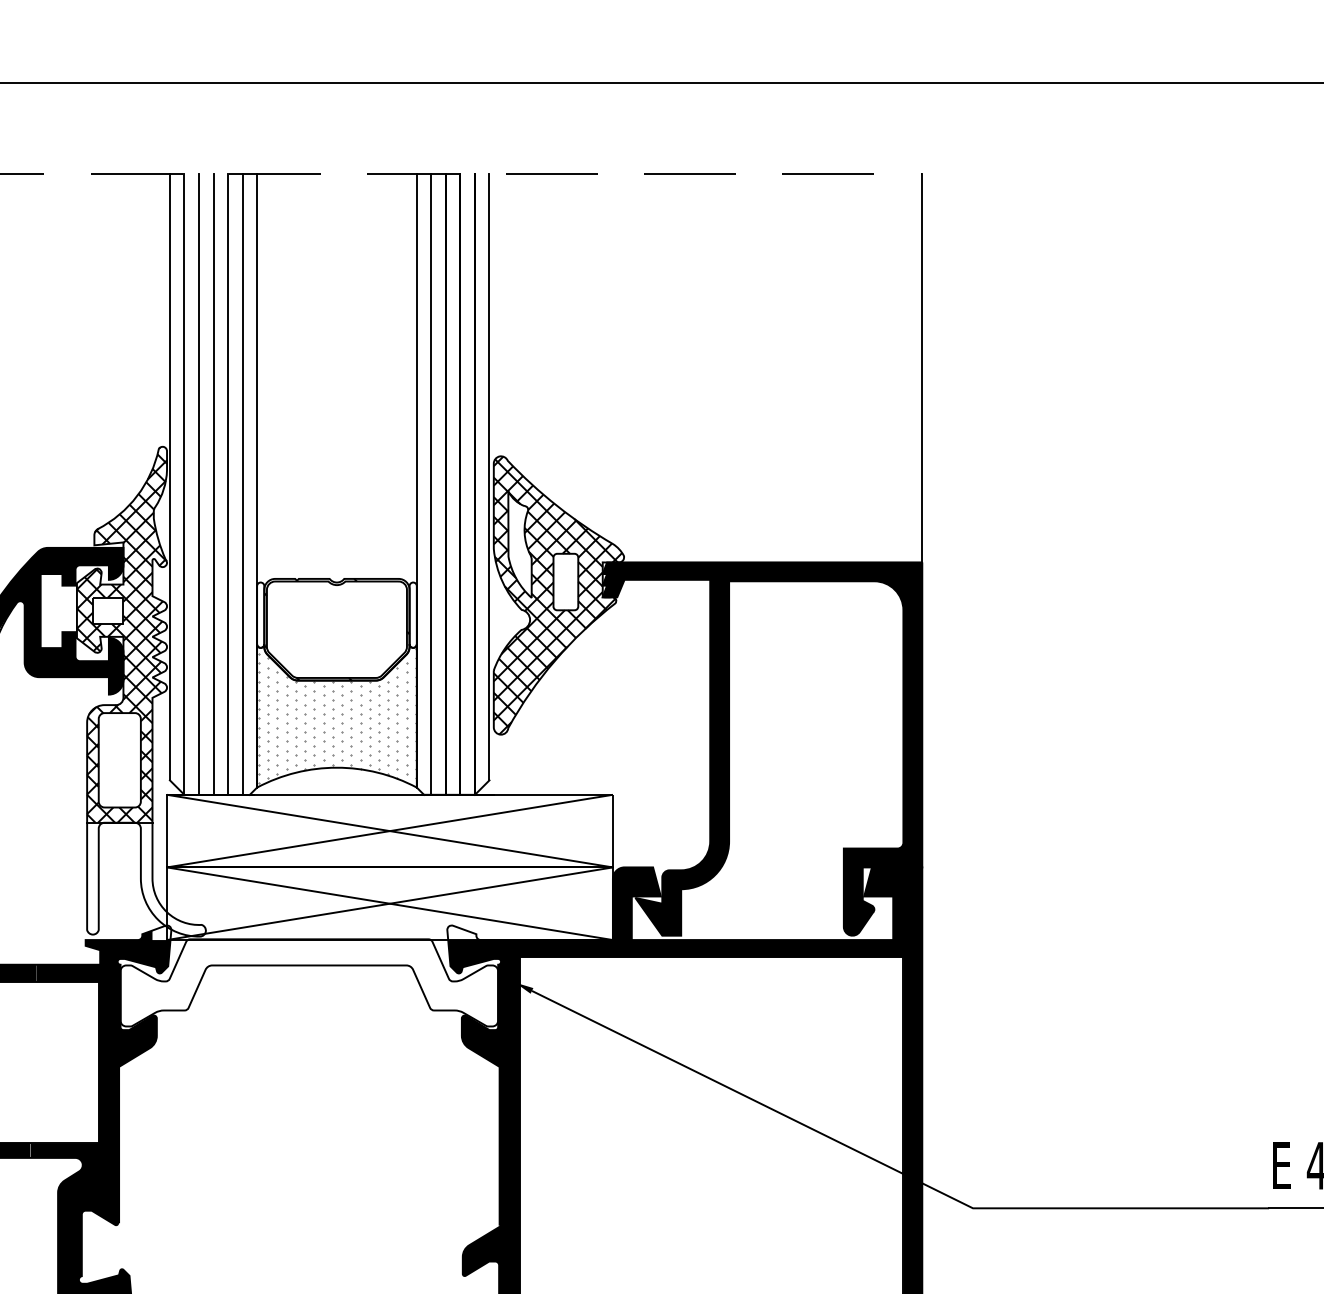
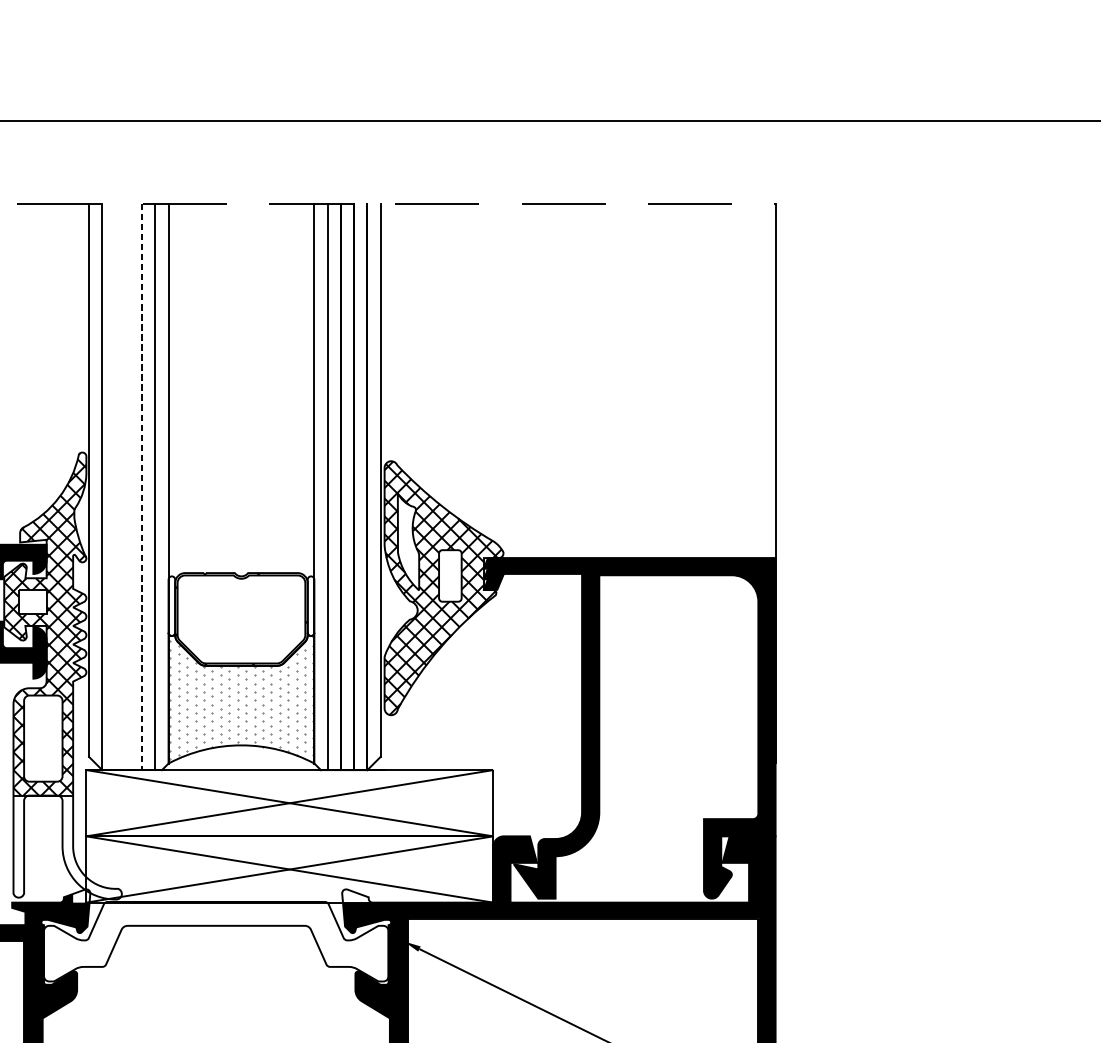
line: (198, 484) -> (115, 486), removed
line: (213, 484) -> (128, 486), removed
line: (228, 485) -> (142, 487), solid -> dashed

